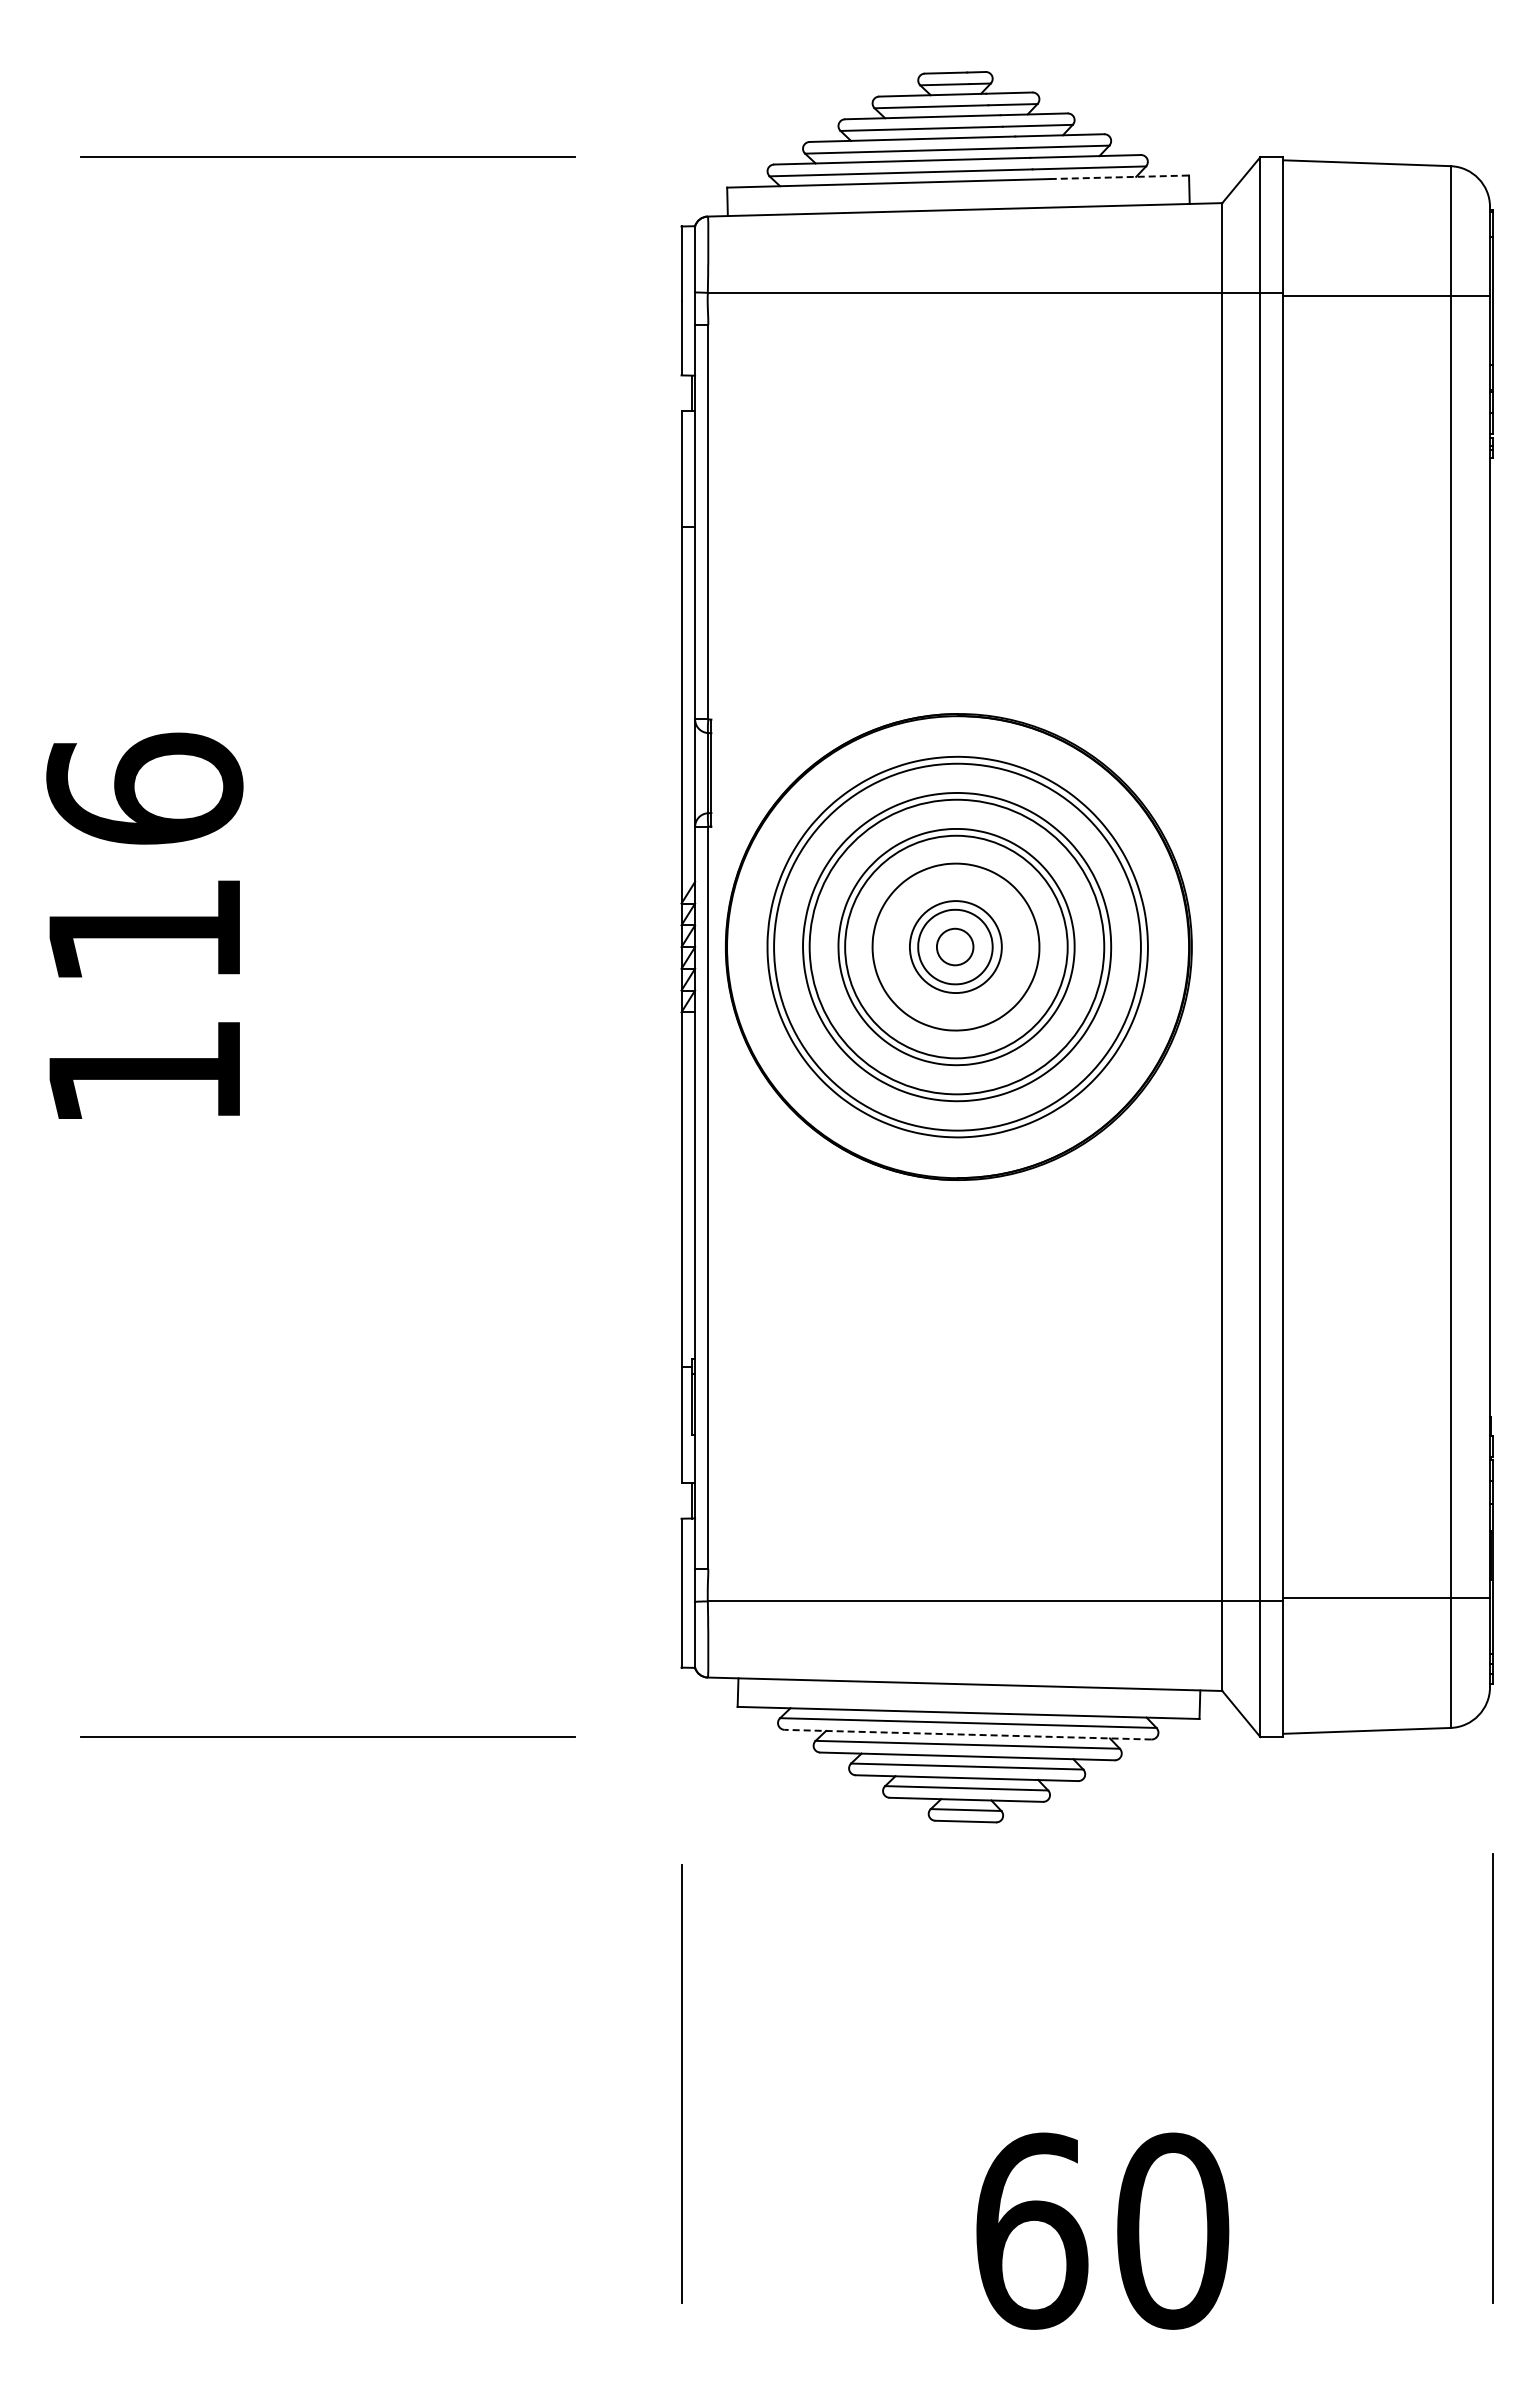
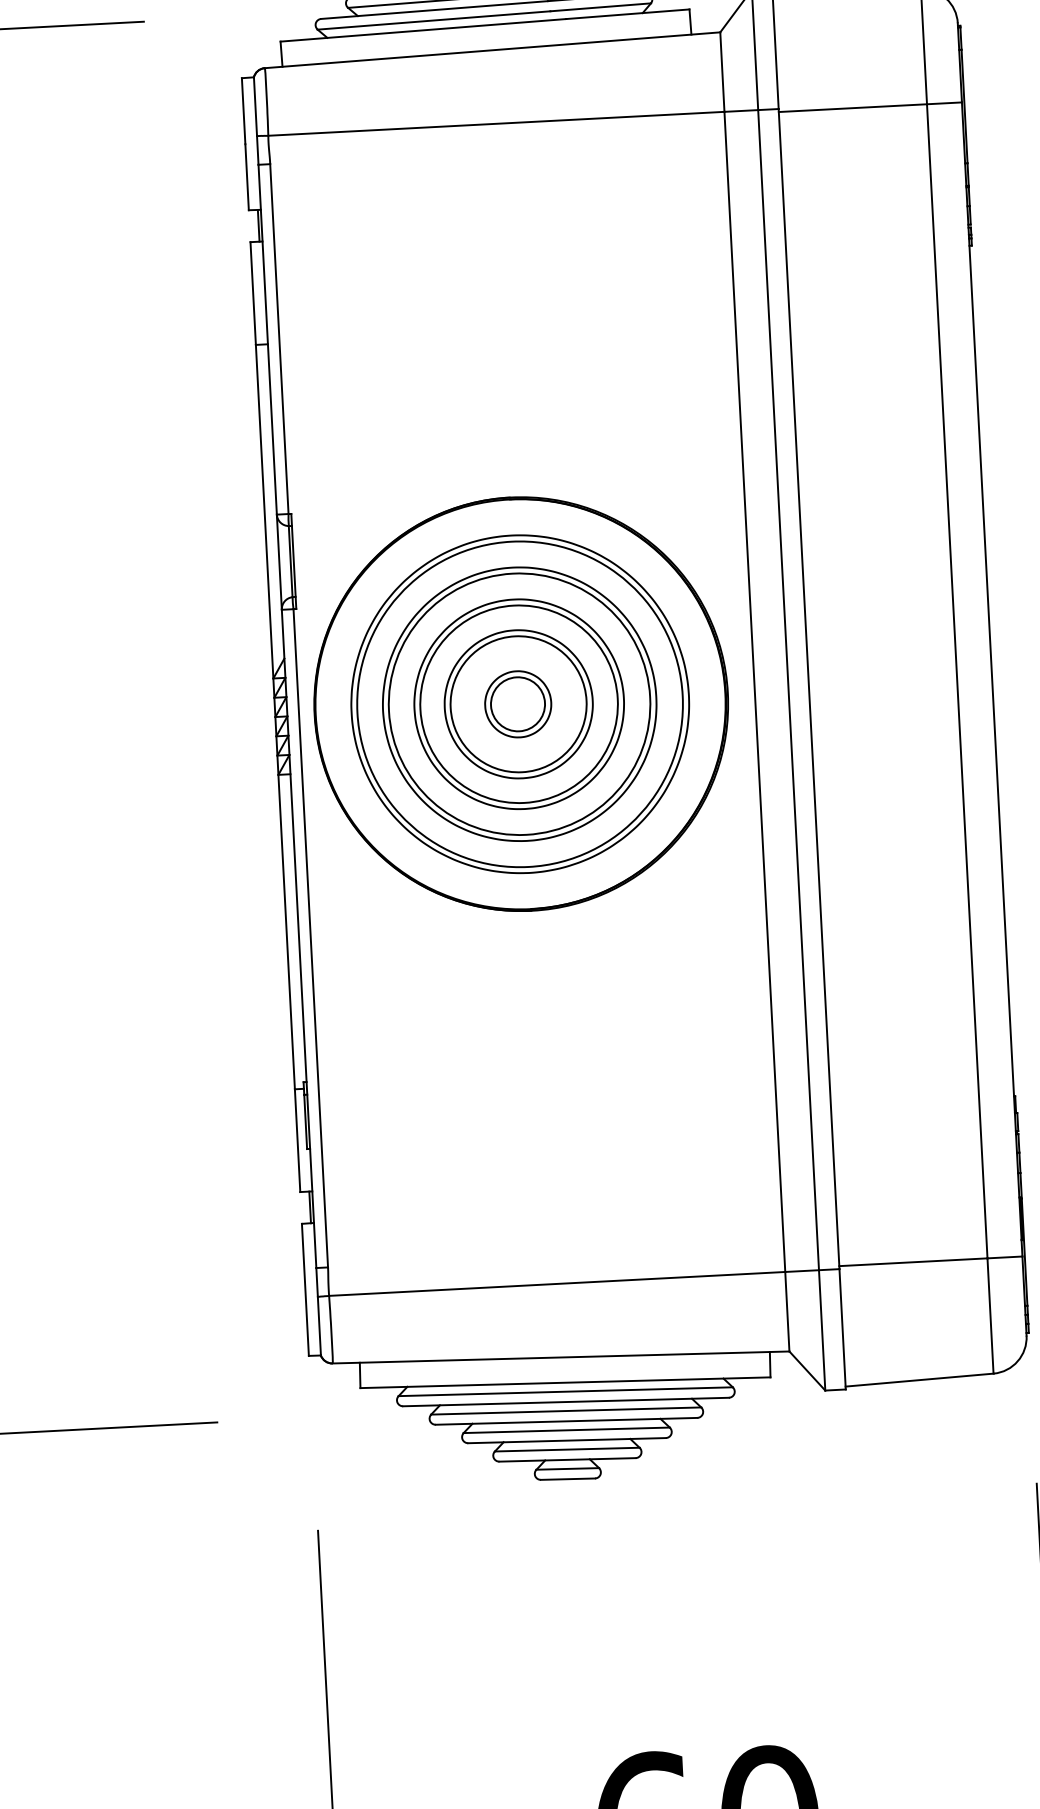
line: (1119, 177) -> (627, 14), dashed -> solid
circle: (954, 946) -> (517, 703), size x1.67
circle: (955, 946) -> (518, 703), size x1.67
line: (968, 1734) -> (566, 1401), dashed -> solid

